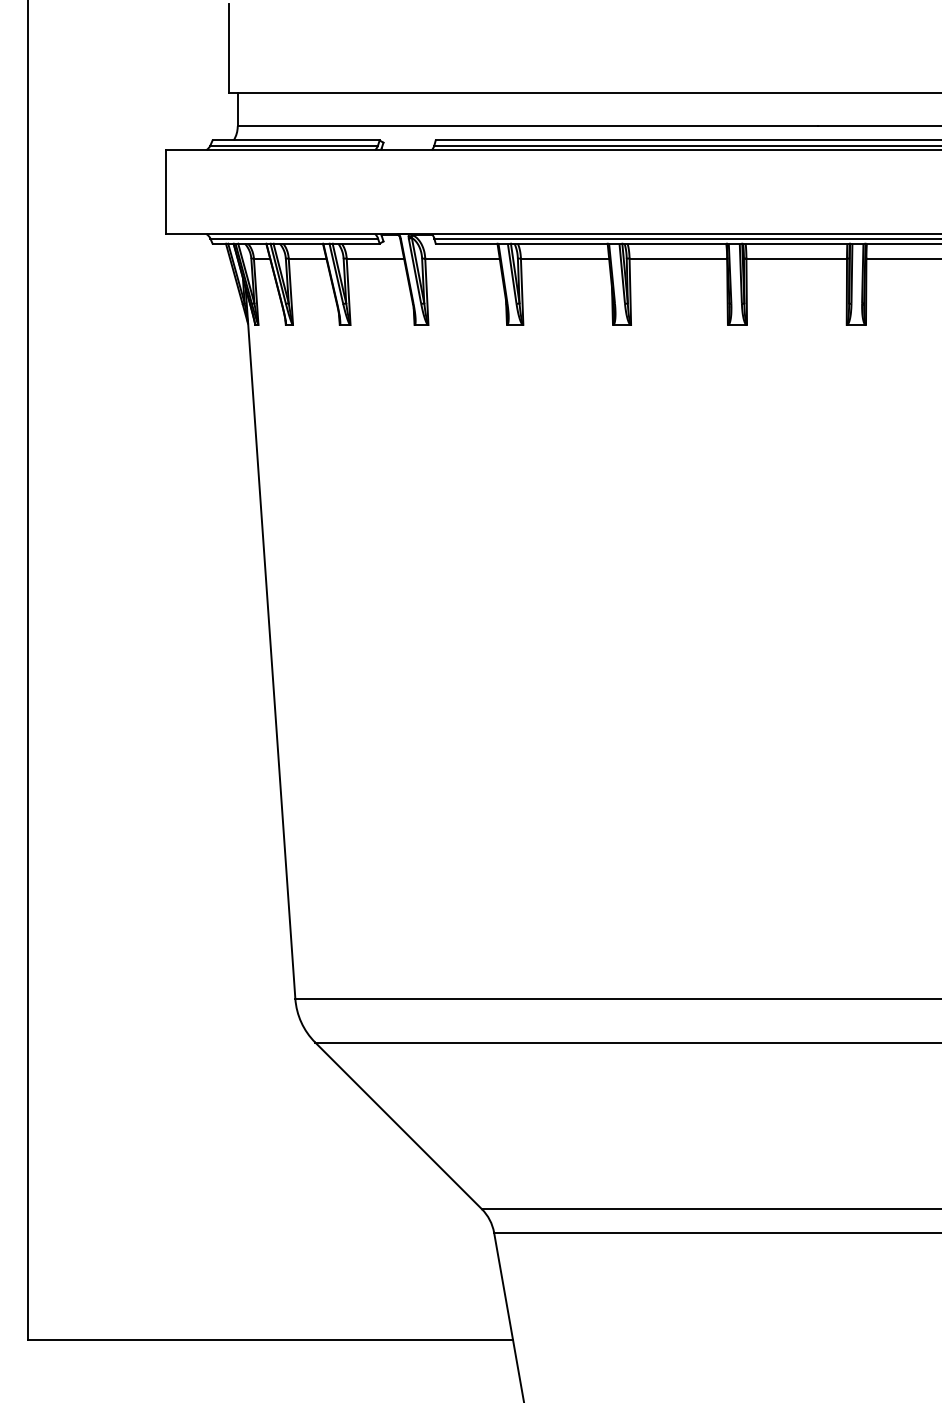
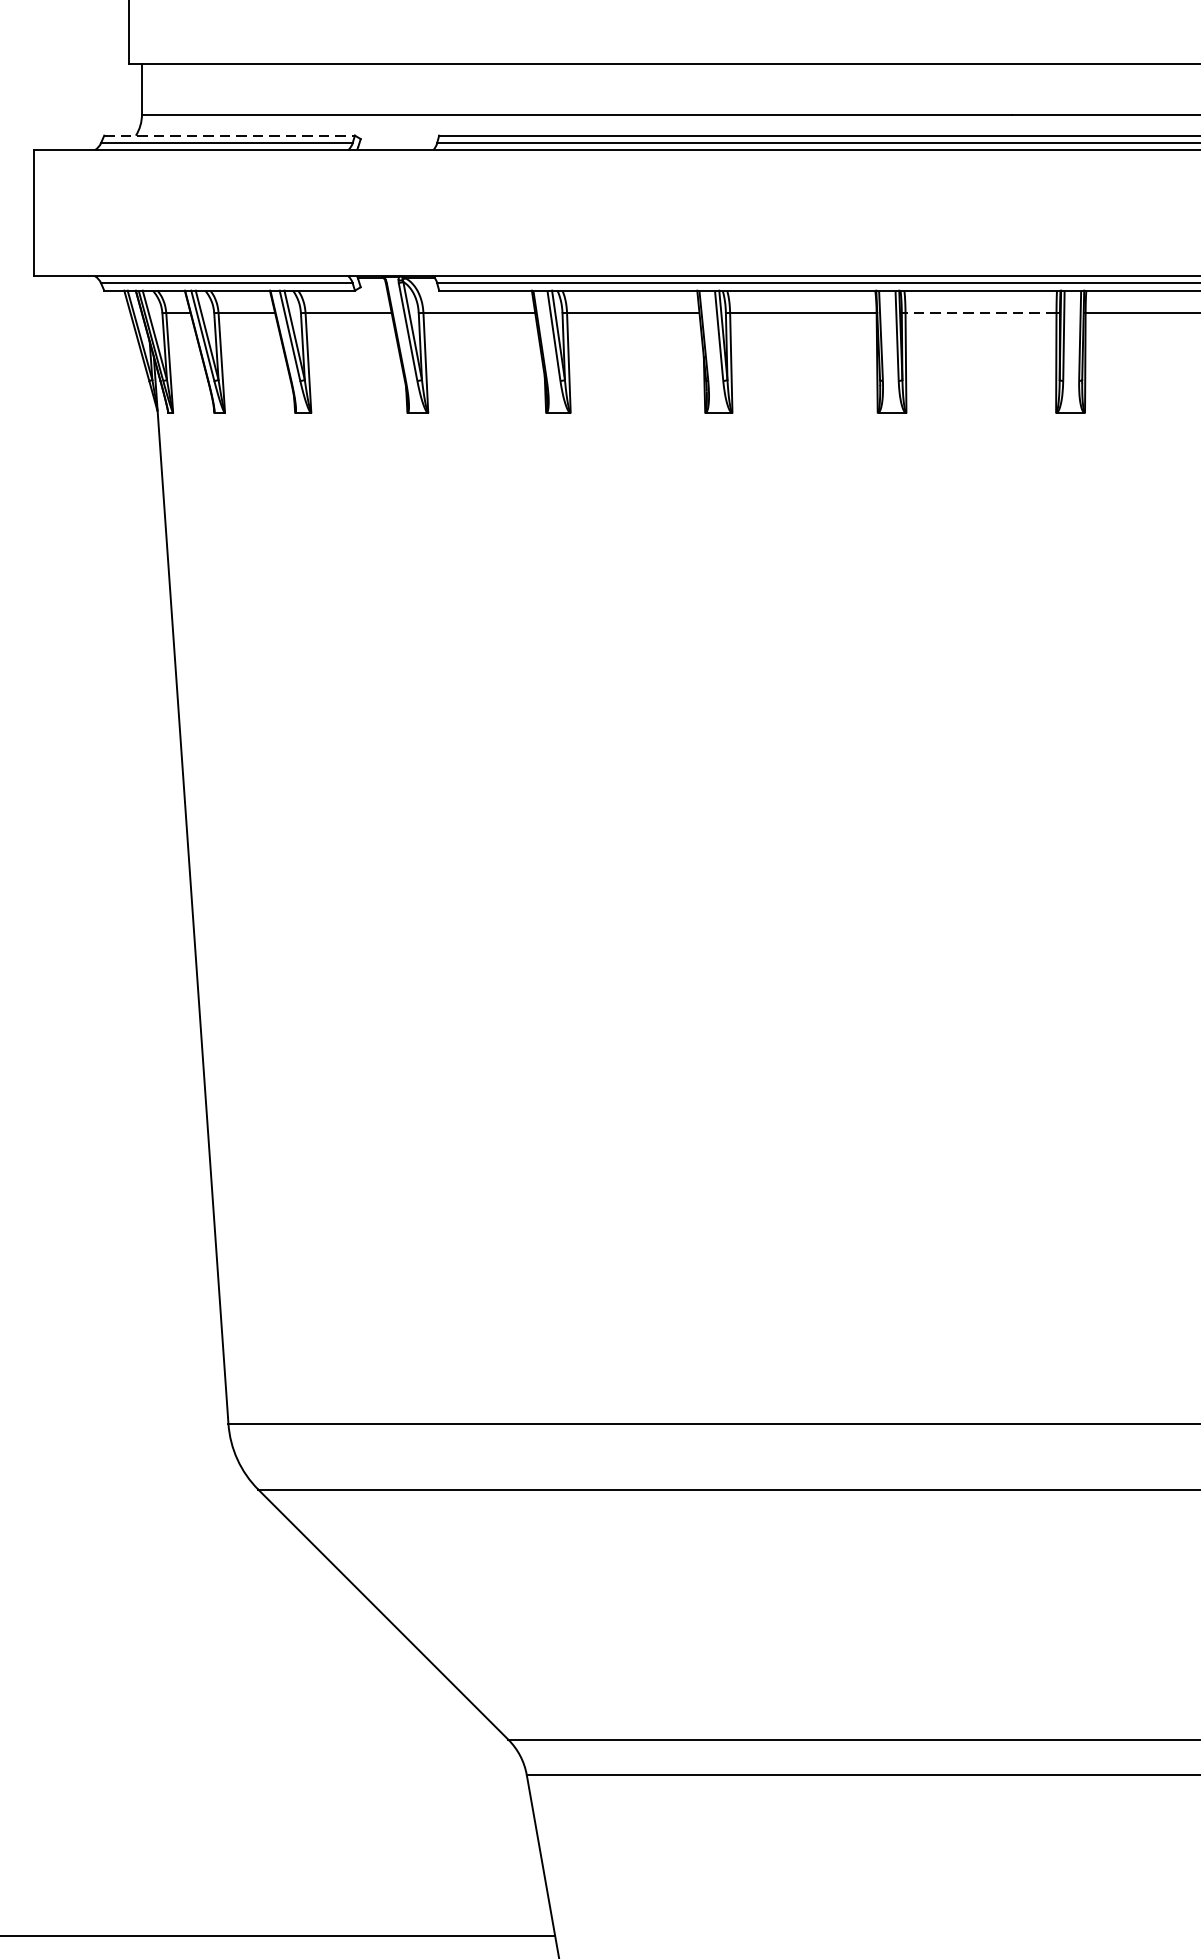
line: (296, 140) -> (230, 135), solid -> dashed
line: (796, 258) -> (980, 312), solid -> dashed

